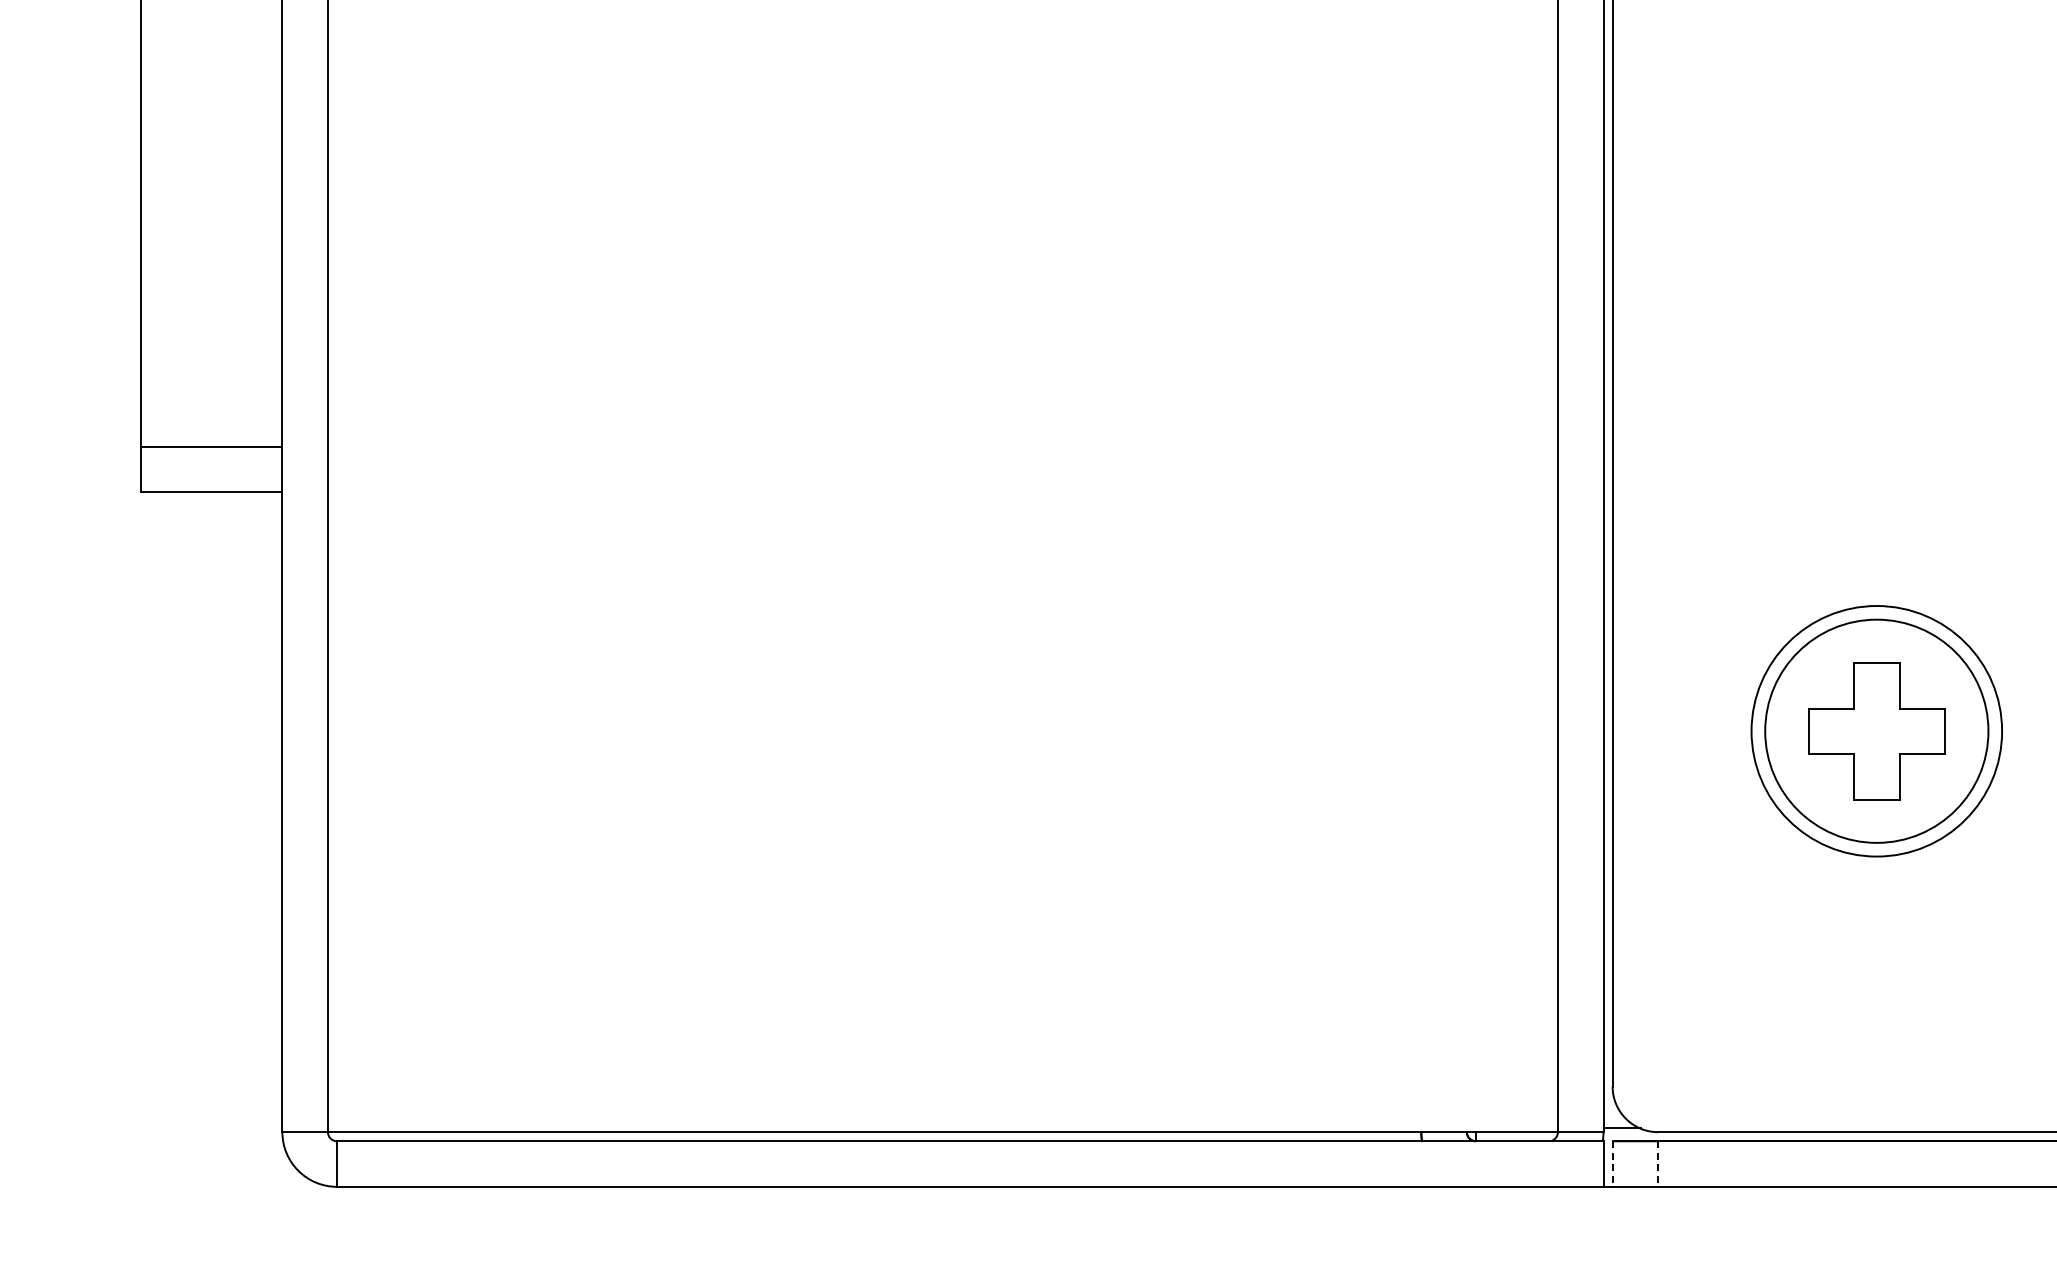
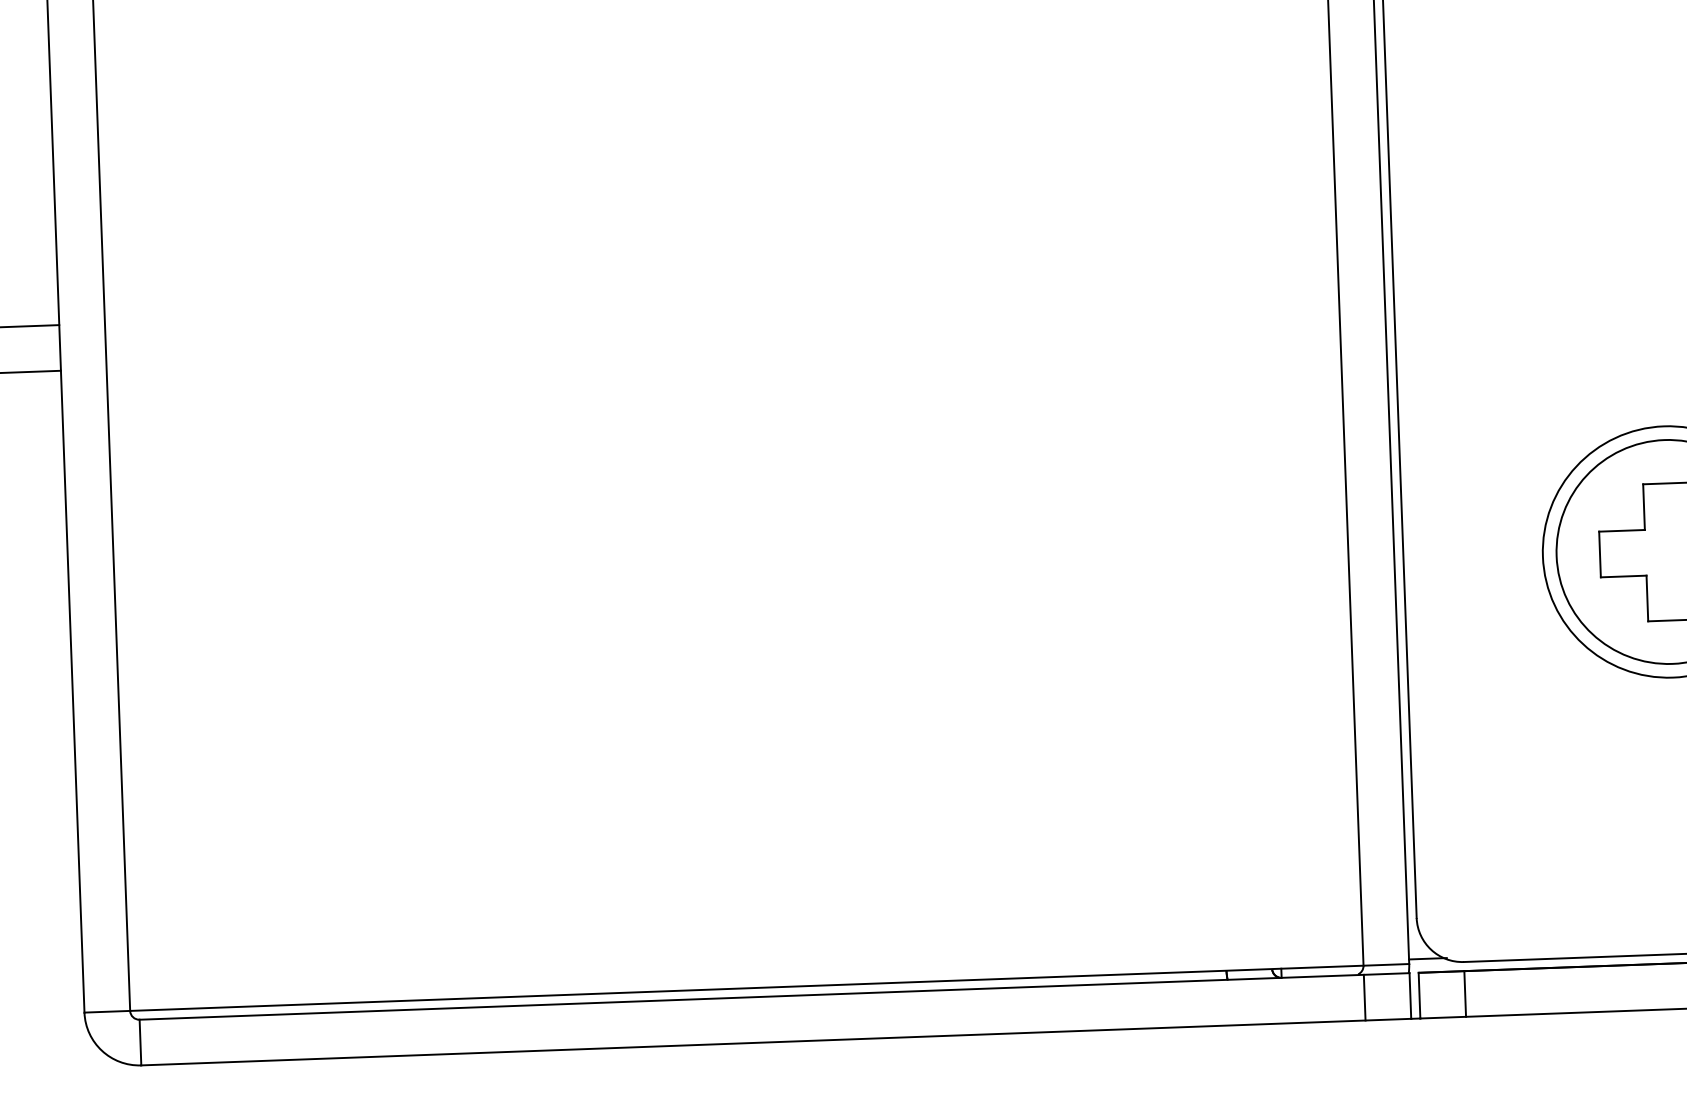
line: (1557, 1163) -> (1364, 997), added
line: (1612, 1164) -> (1419, 996), dashed -> solid
line: (1658, 1164) -> (1465, 994), dashed -> solid

